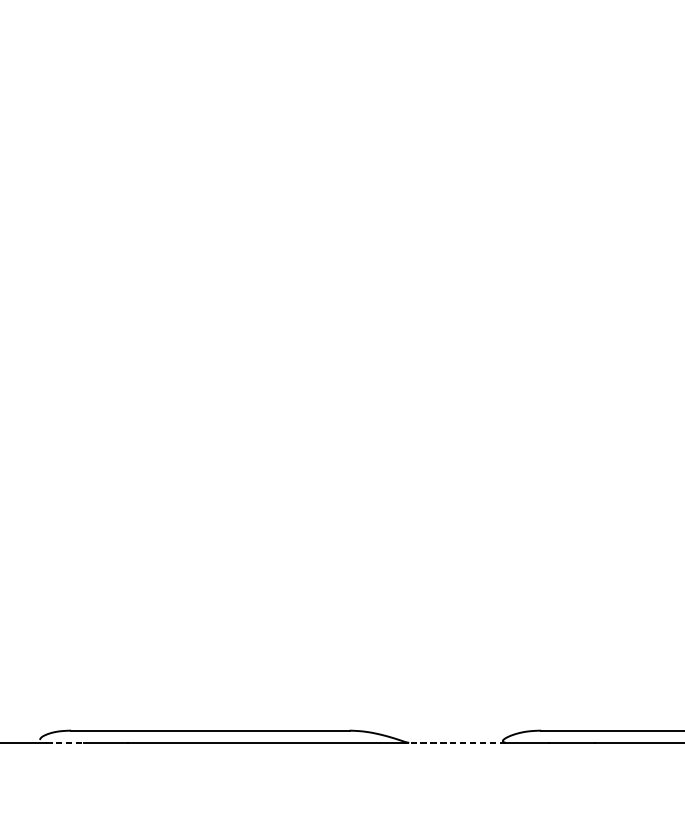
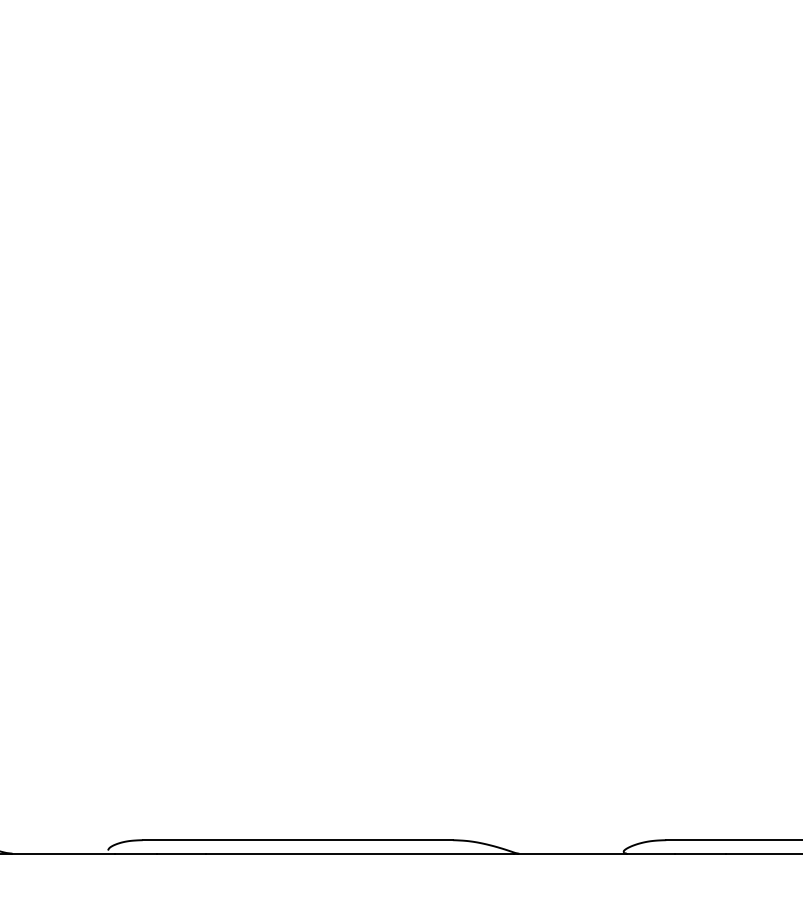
line: (65, 742) -> (136, 853), dashed -> solid
line: (456, 742) -> (572, 853), dashed -> solid

